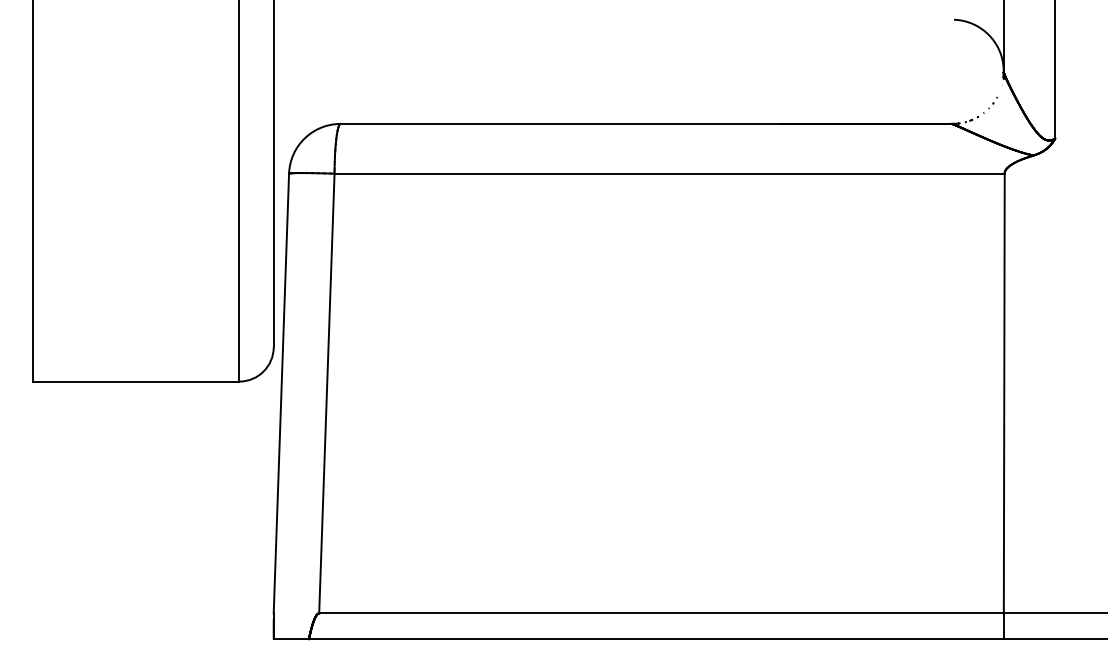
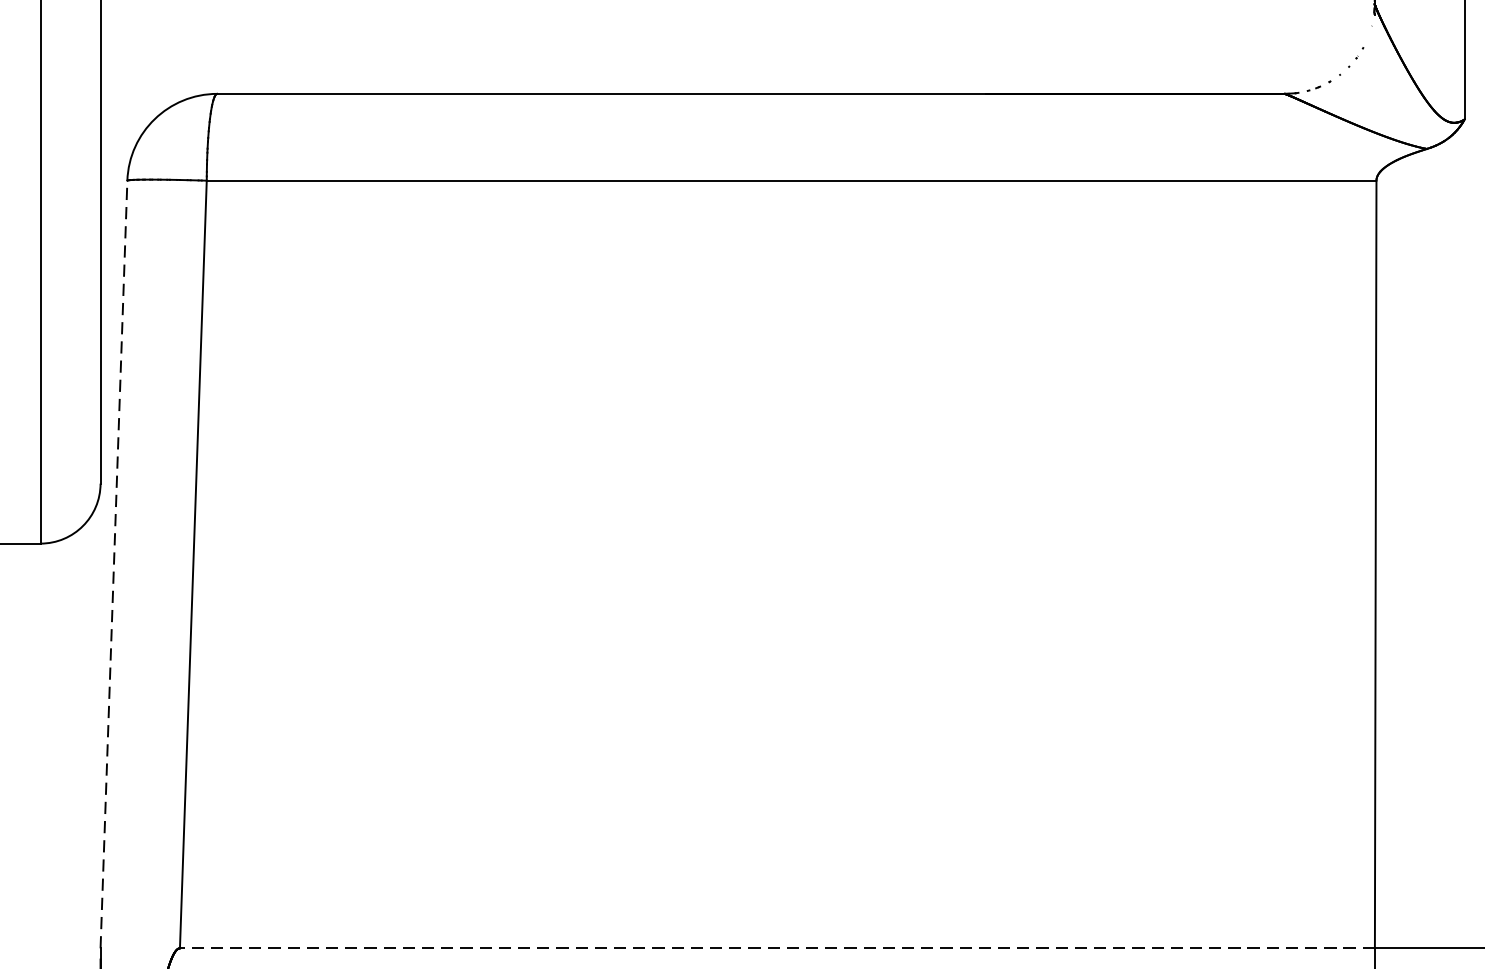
line: (281, 393) -> (114, 564), solid -> dashed
line: (661, 613) -> (777, 948), solid -> dashed

